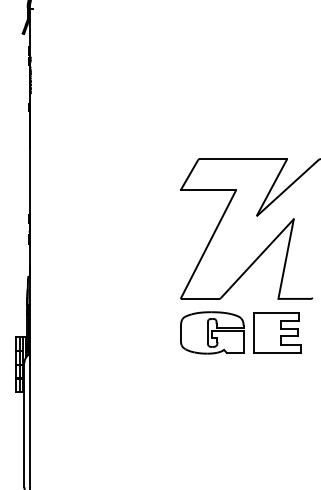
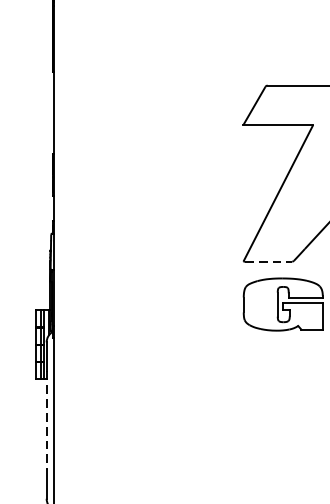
line: (200, 298) -> (268, 261), solid -> dashed
line: (24, 425) -> (46, 421), solid -> dashed

